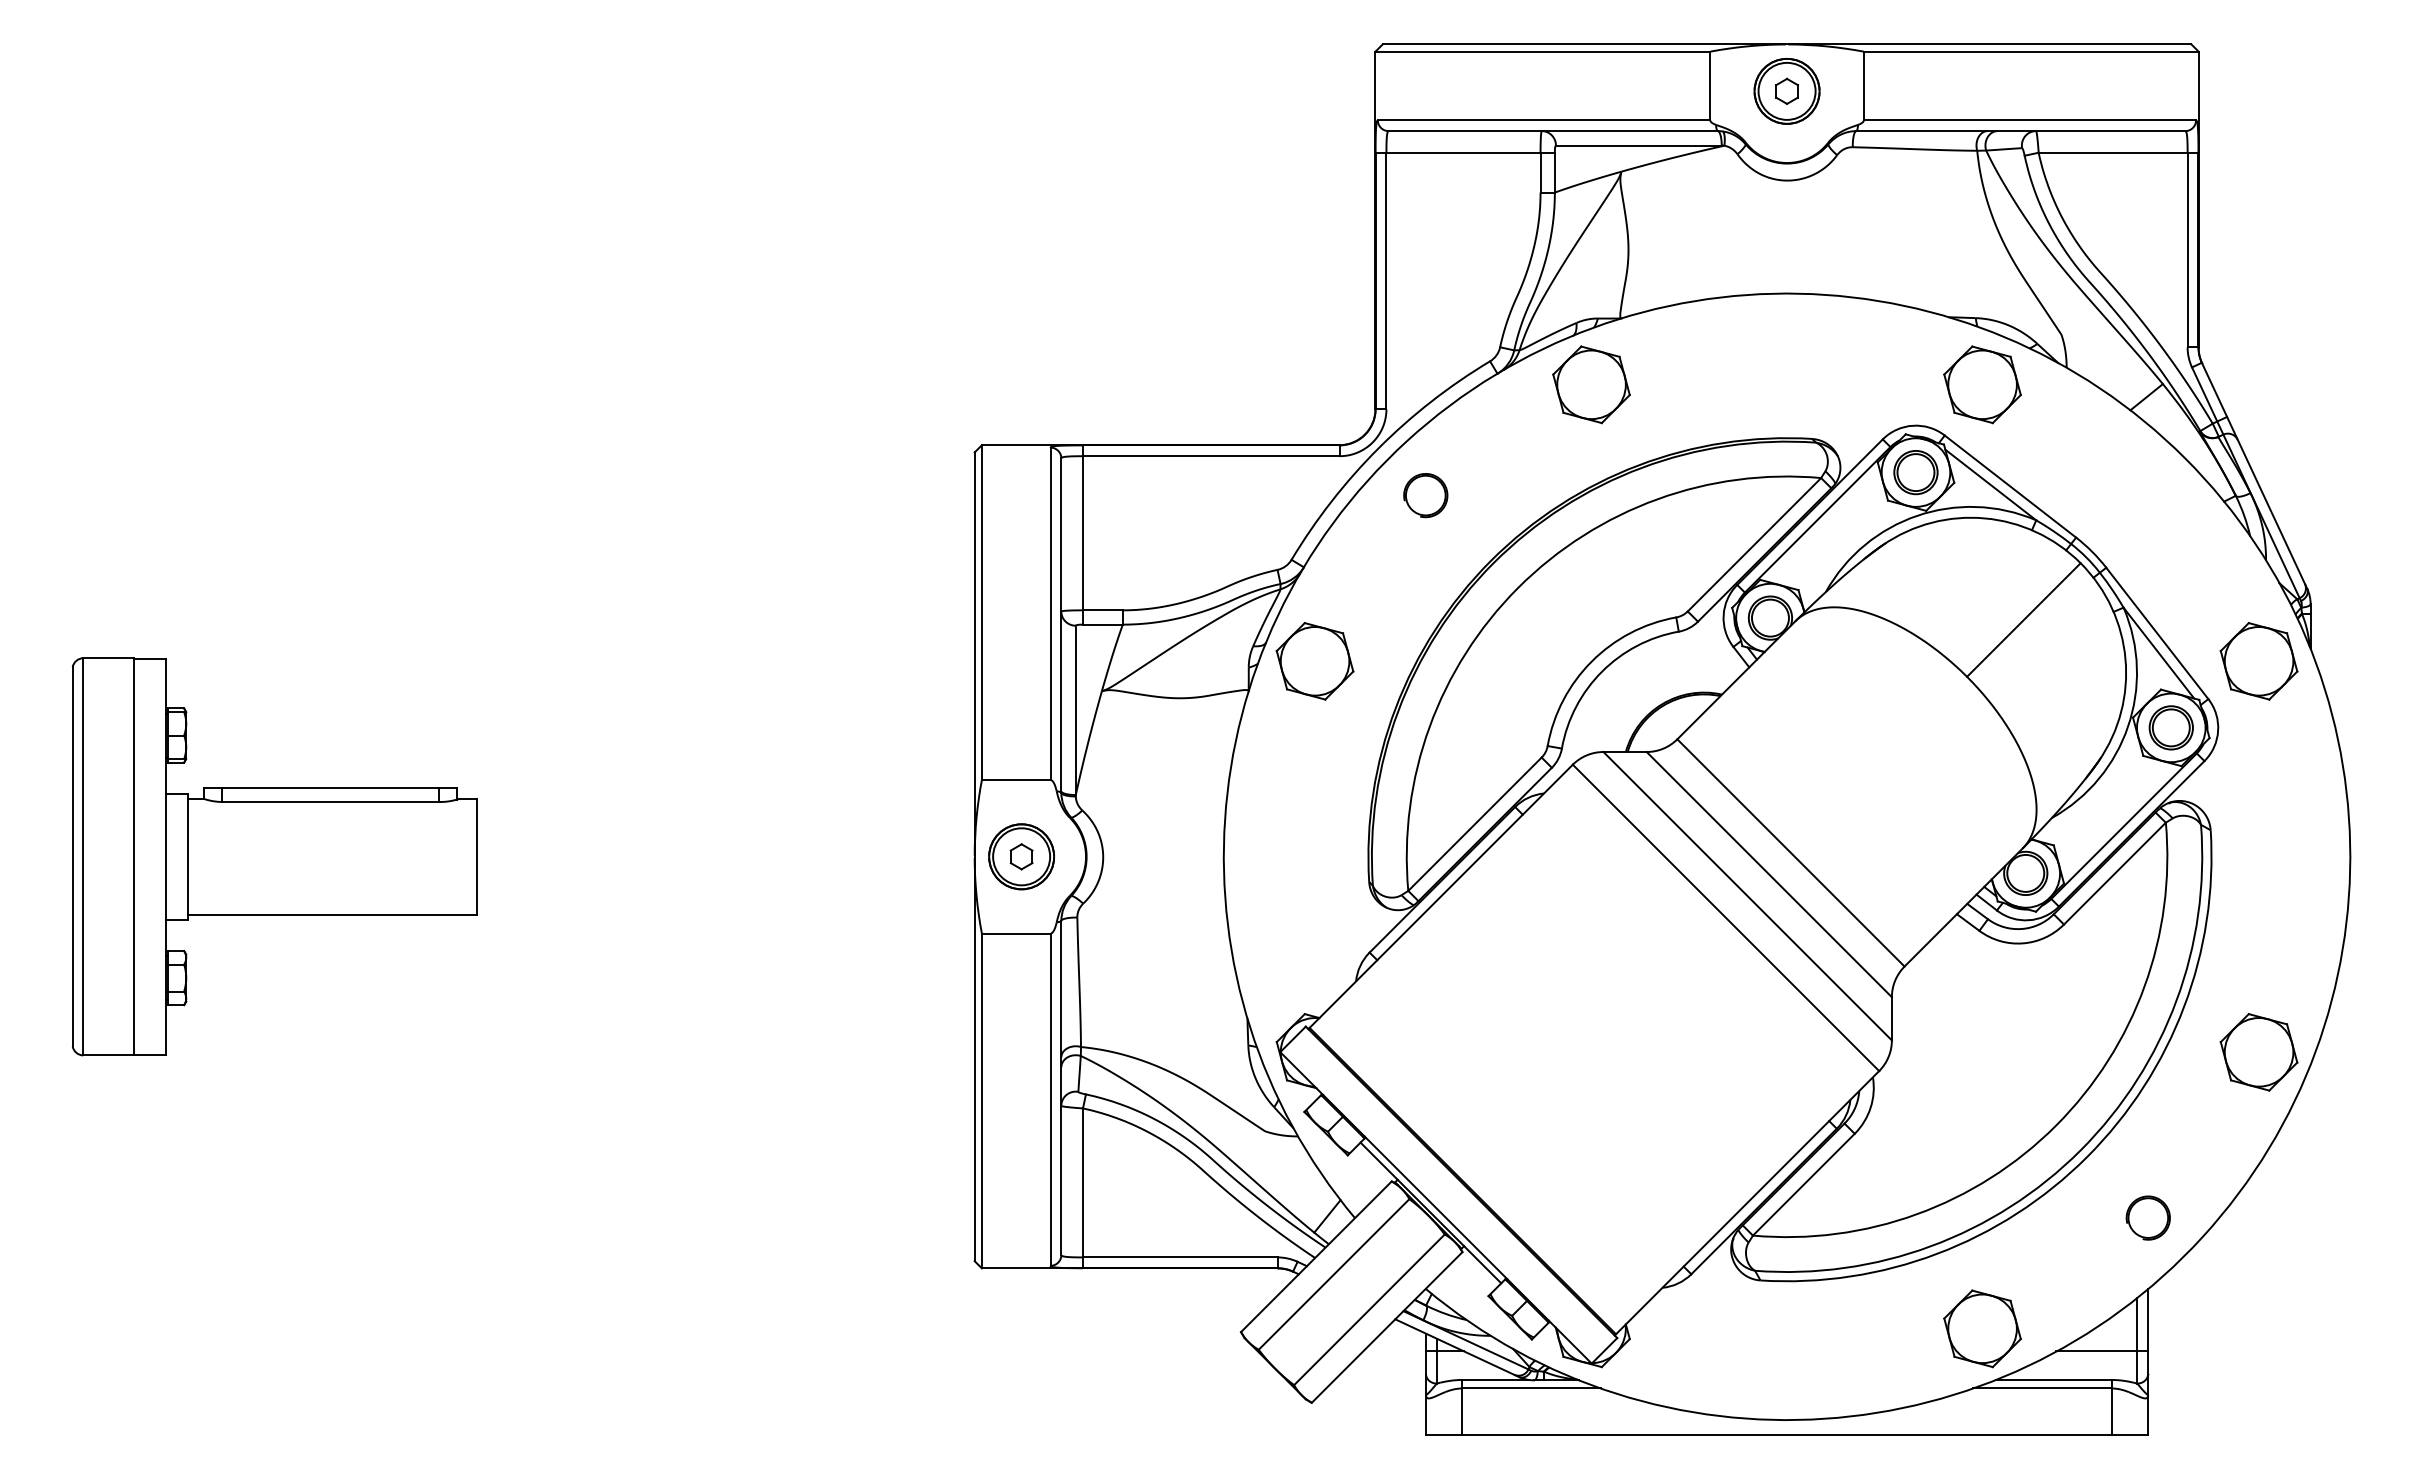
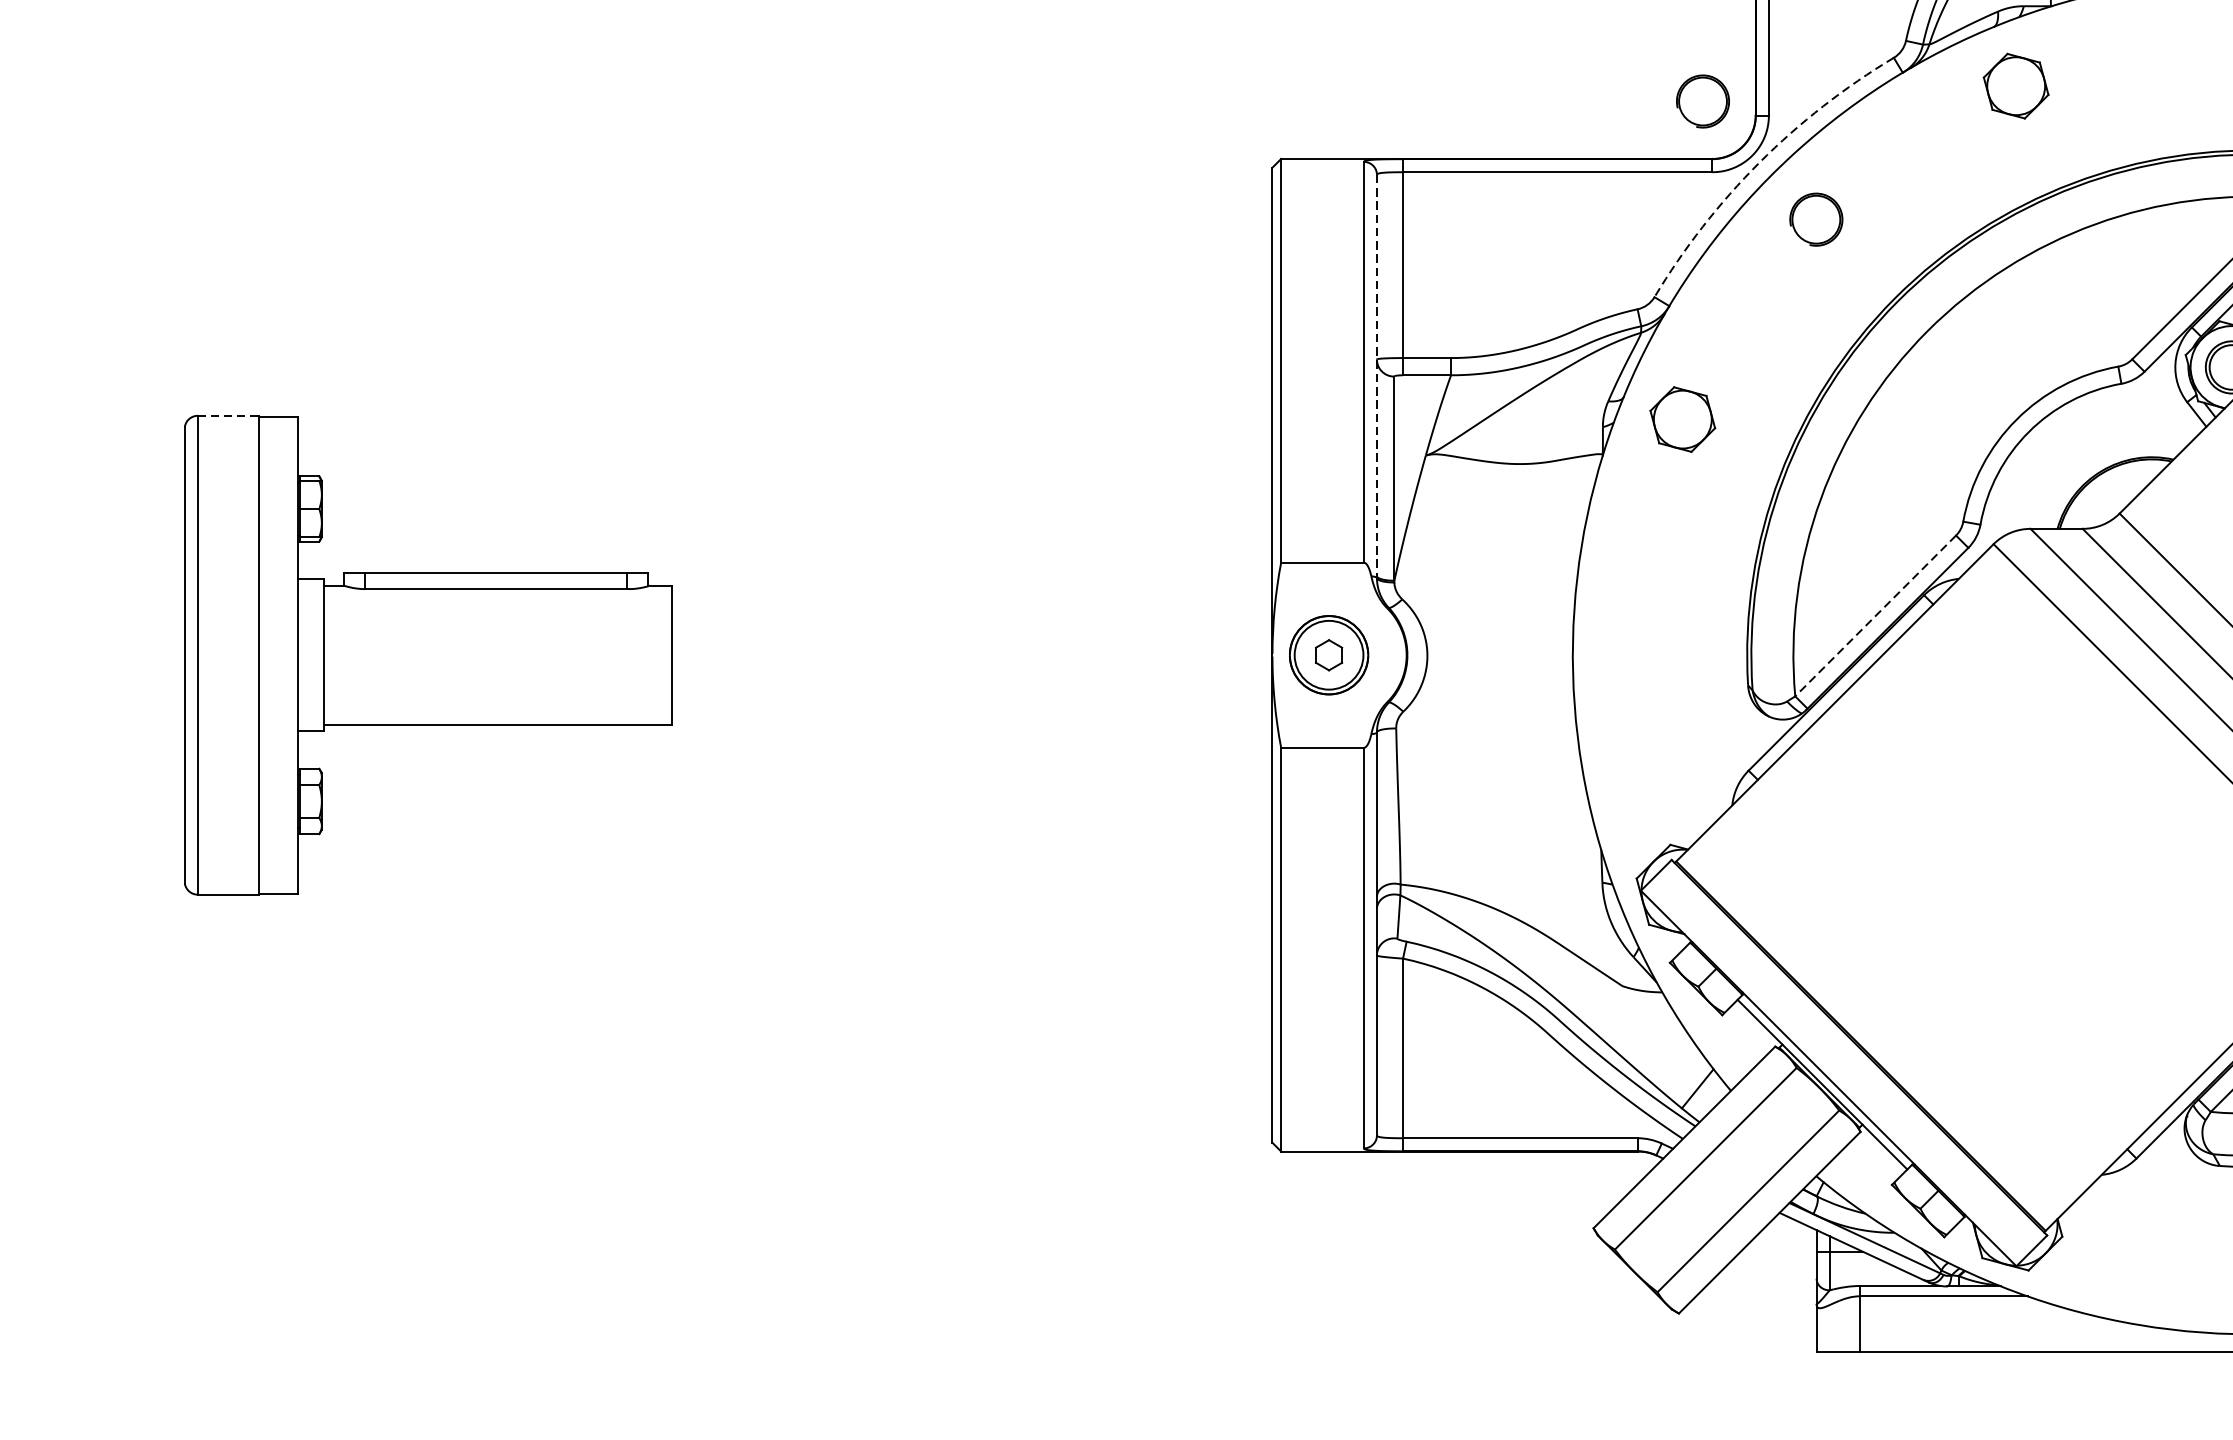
part: (1591, 384) -> (2016, 85), size x0.7
part: (1331, 397) -> (1702, 101), added
arc: (1378, 448) -> (1759, 162), solid -> dashed
line: (1061, 626) -> (1377, 377), solid -> dashed
line: (108, 658) -> (228, 416), solid -> dashed
part: (1314, 661) -> (1682, 419), size x0.7
line: (1474, 824) -> (1875, 616), solid -> dashed

